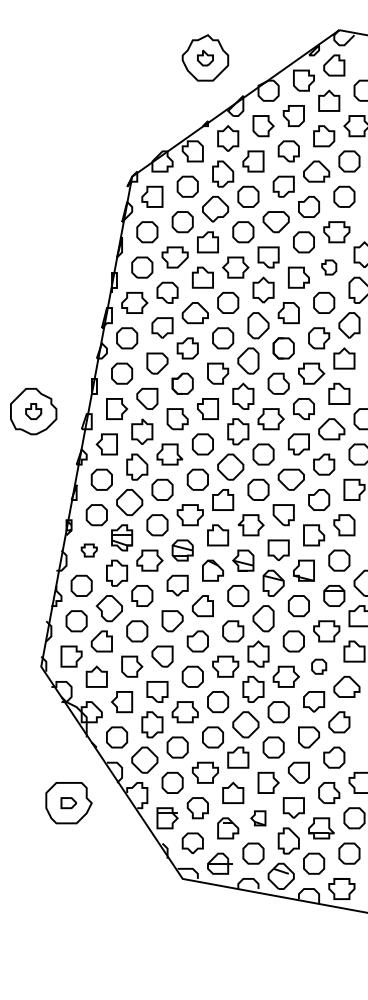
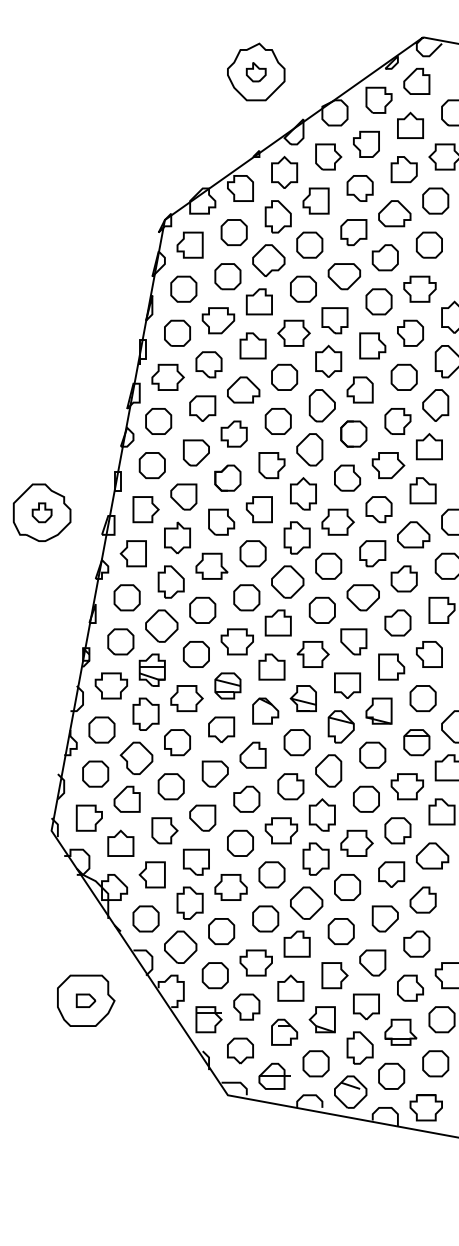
part: (329, 266) -> (410, 332), size x1.43
part: (89, 550) -> (111, 685), size x1.67
part: (318, 666) -> (397, 830), size x1.43
part: (257, 818) -> (321, 1019), size x1.43

